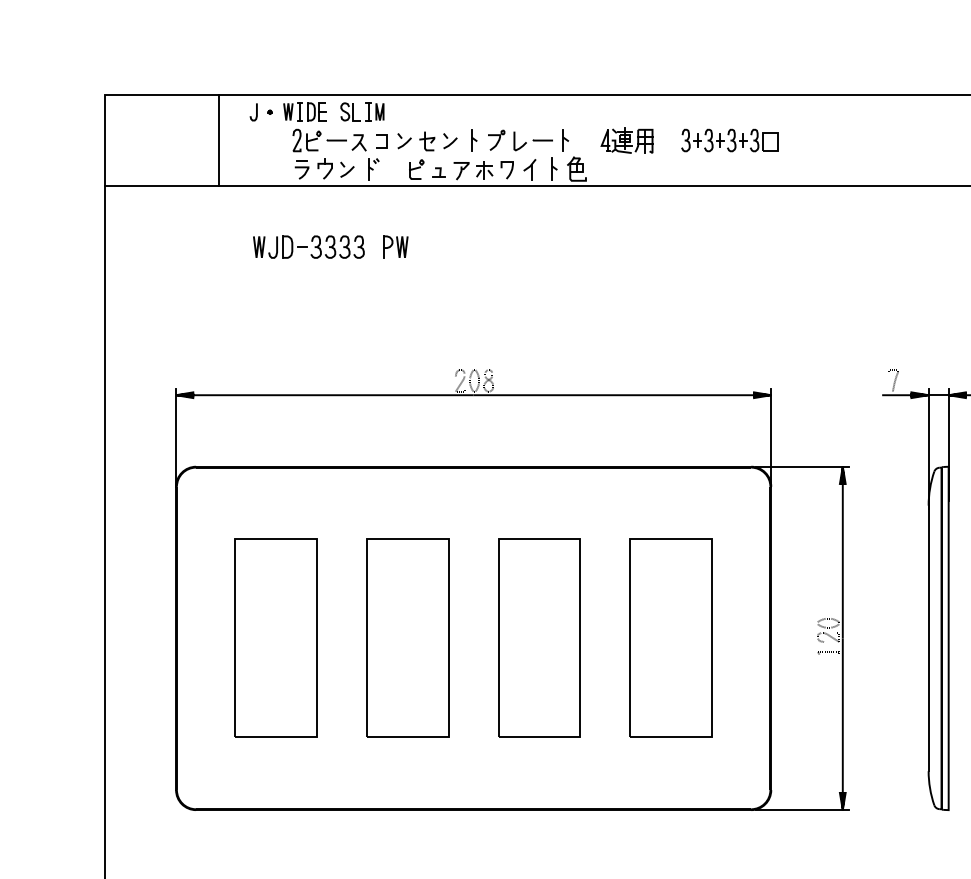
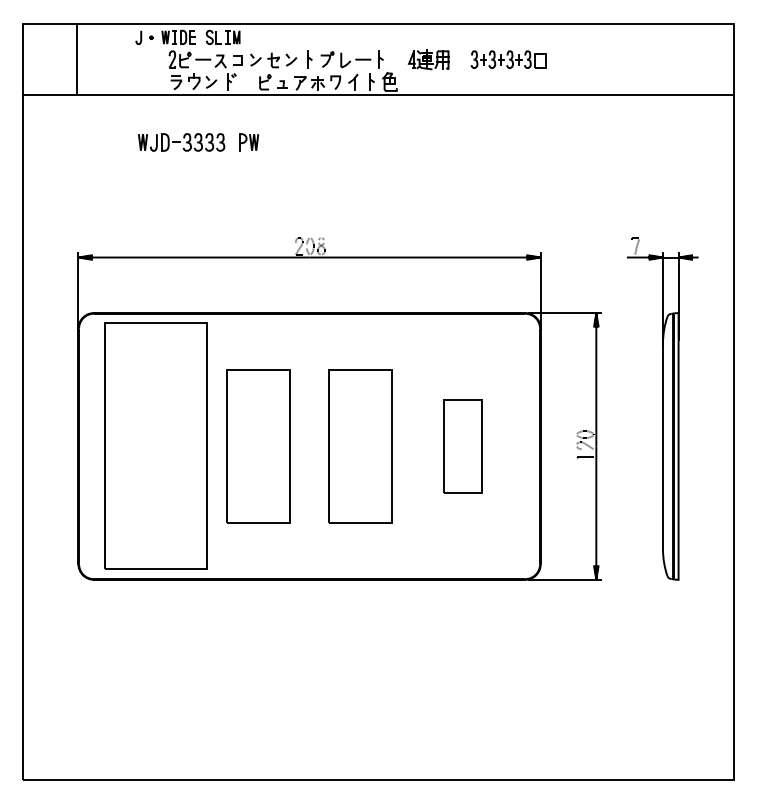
line: (218, 140) -> (76, 59), moved
part: (276, 638) -> (156, 446), size x1.6
part: (670, 638) -> (462, 446), size x0.6

